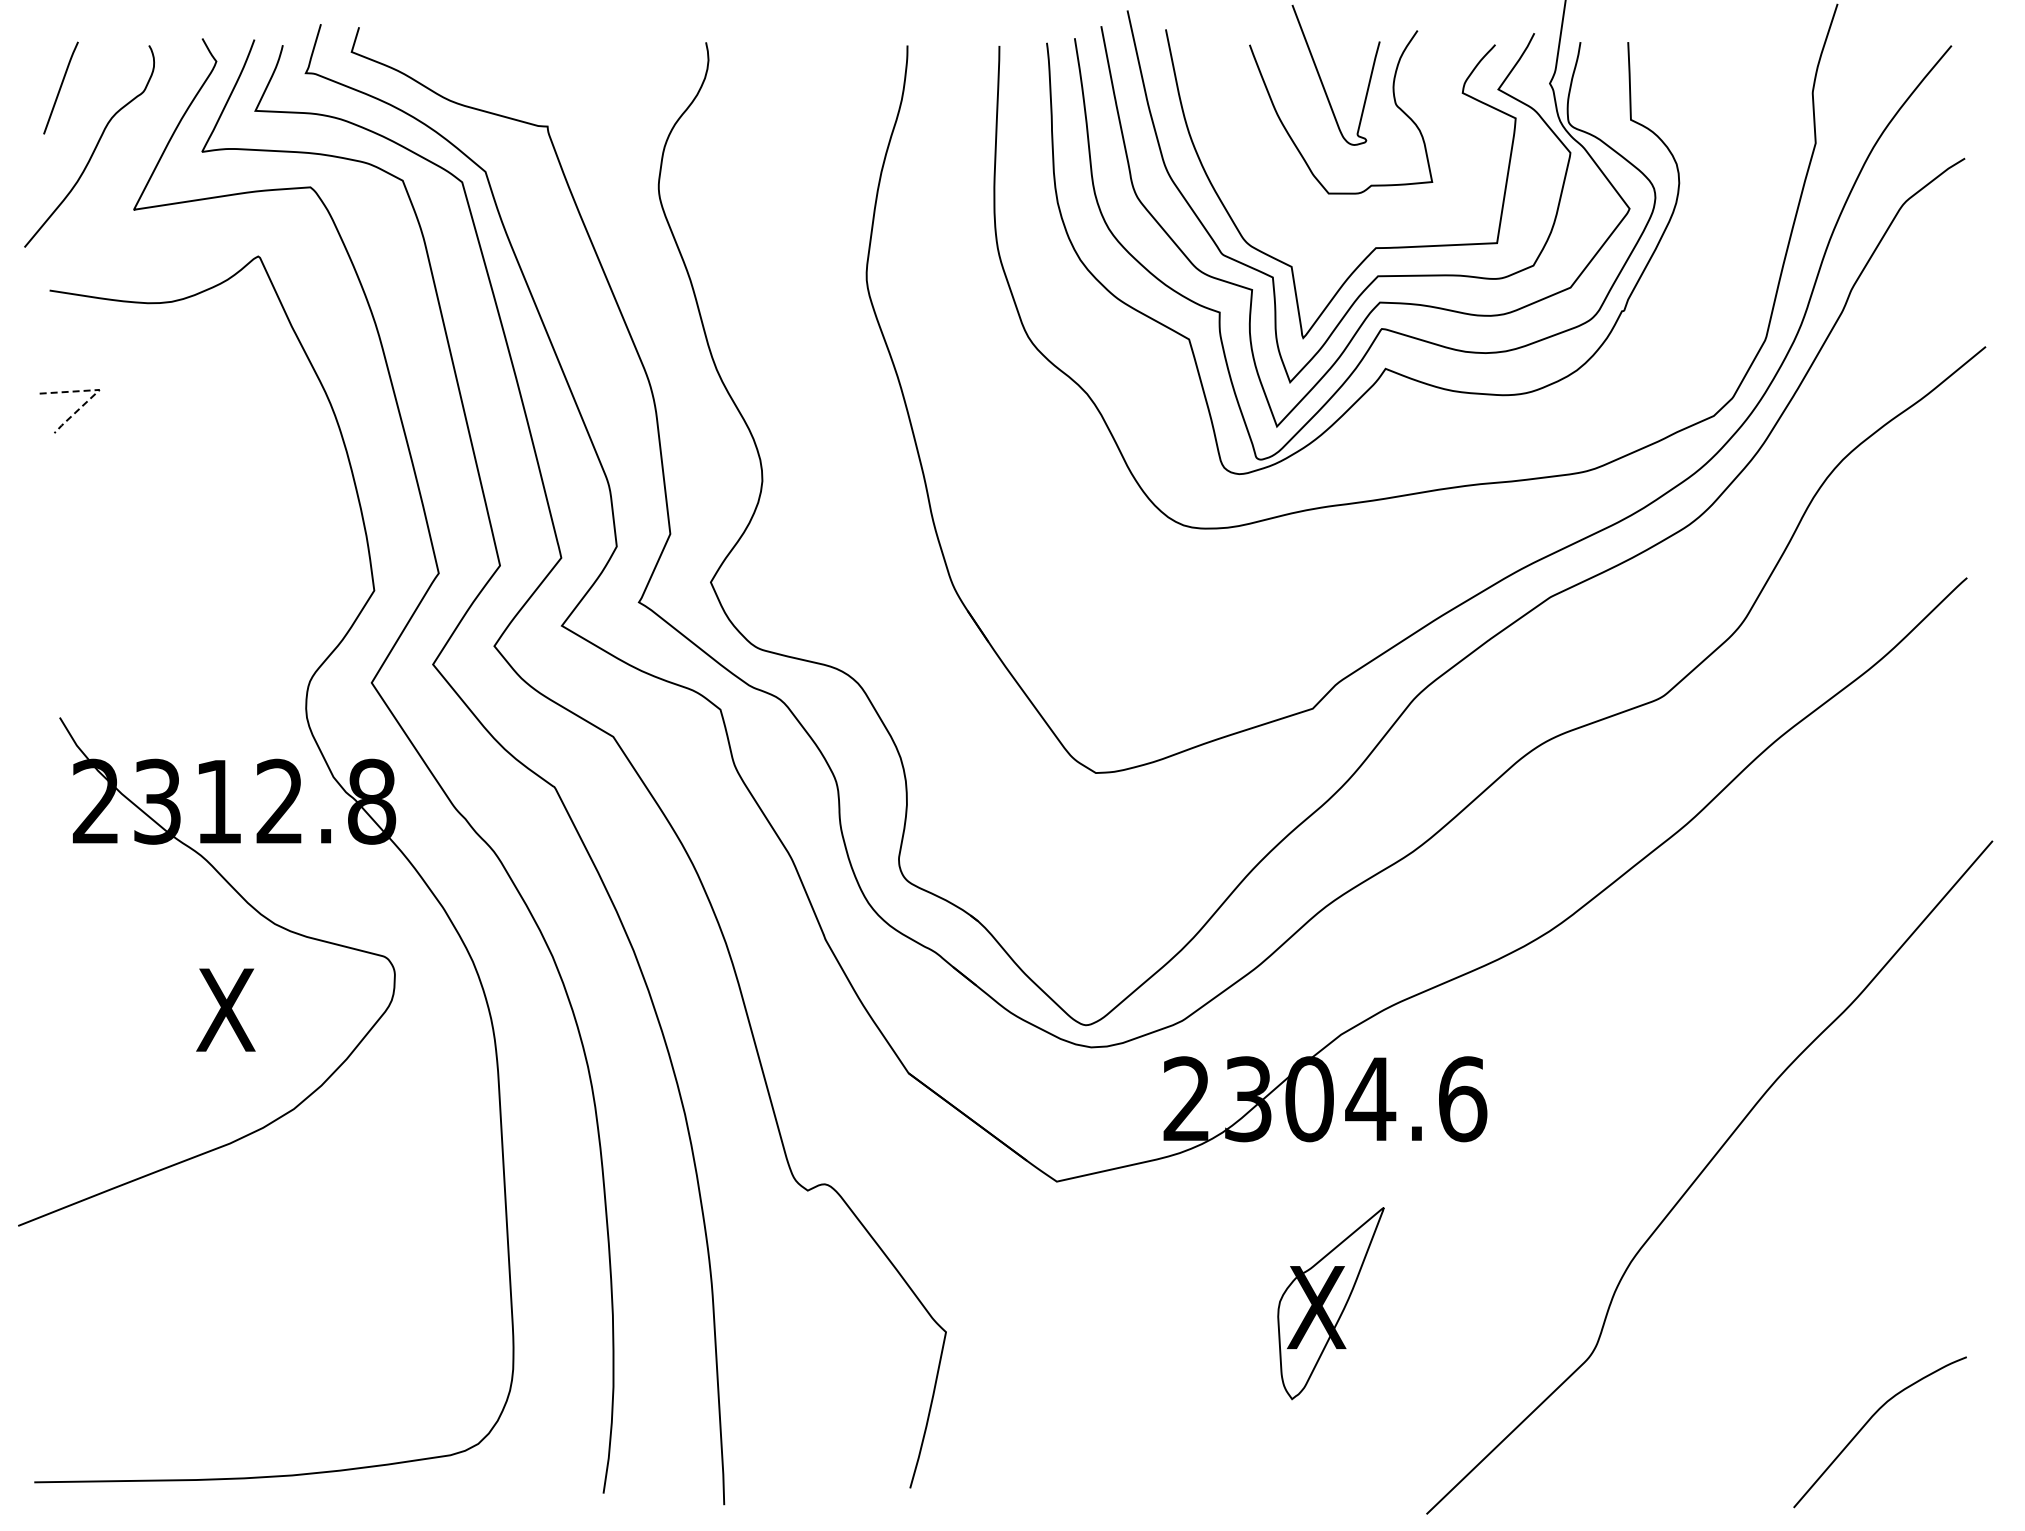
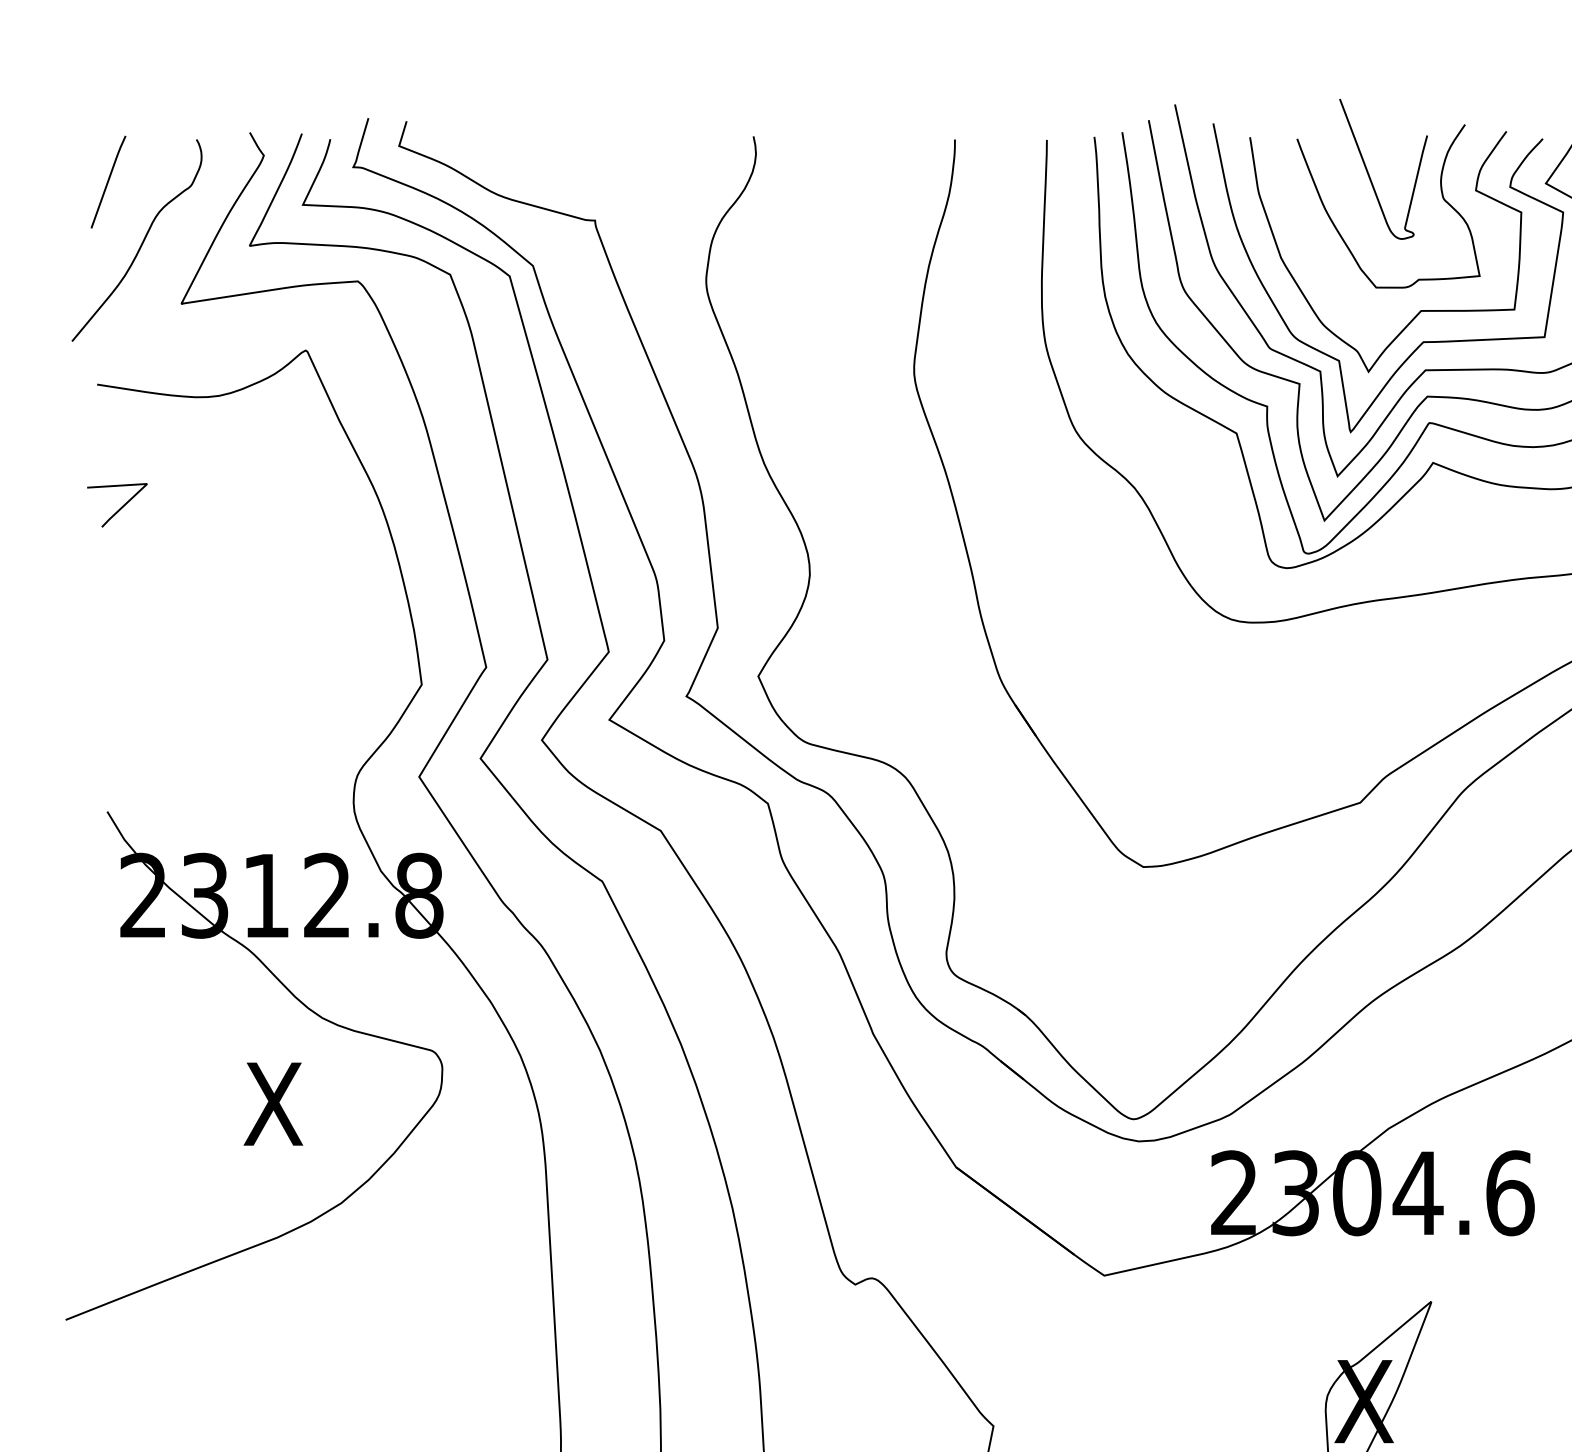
curve: (1372, 216) -> (1419, 310), added
line: (98, 391) -> (145, 485), dashed -> solid

